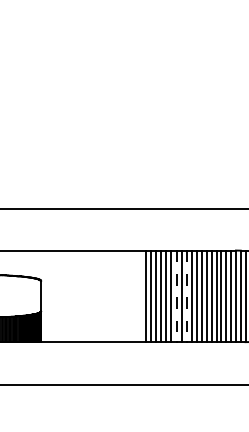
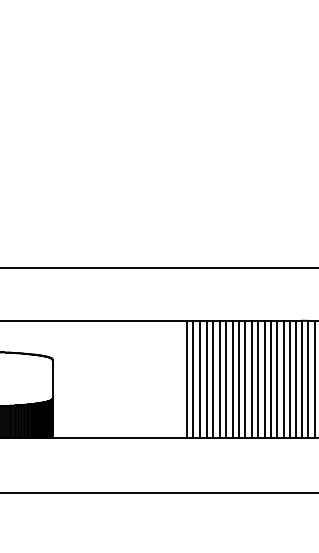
line: (176, 296) -> (226, 379), dashed -> solid
line: (186, 296) -> (238, 379), dashed -> solid

